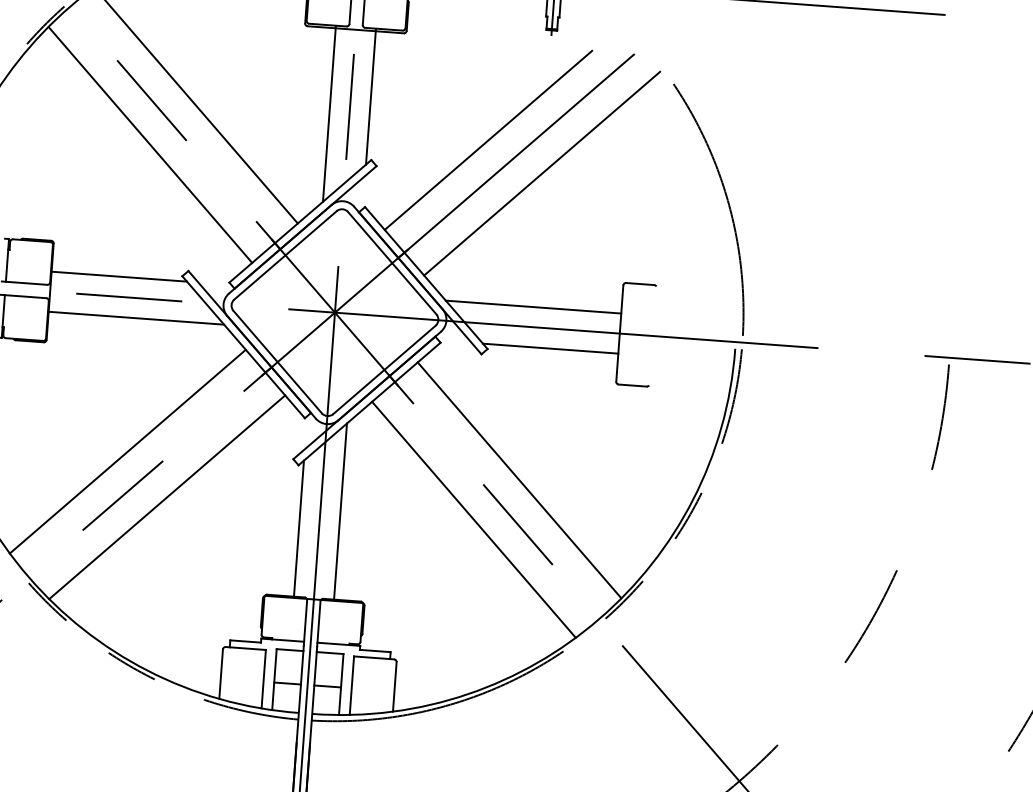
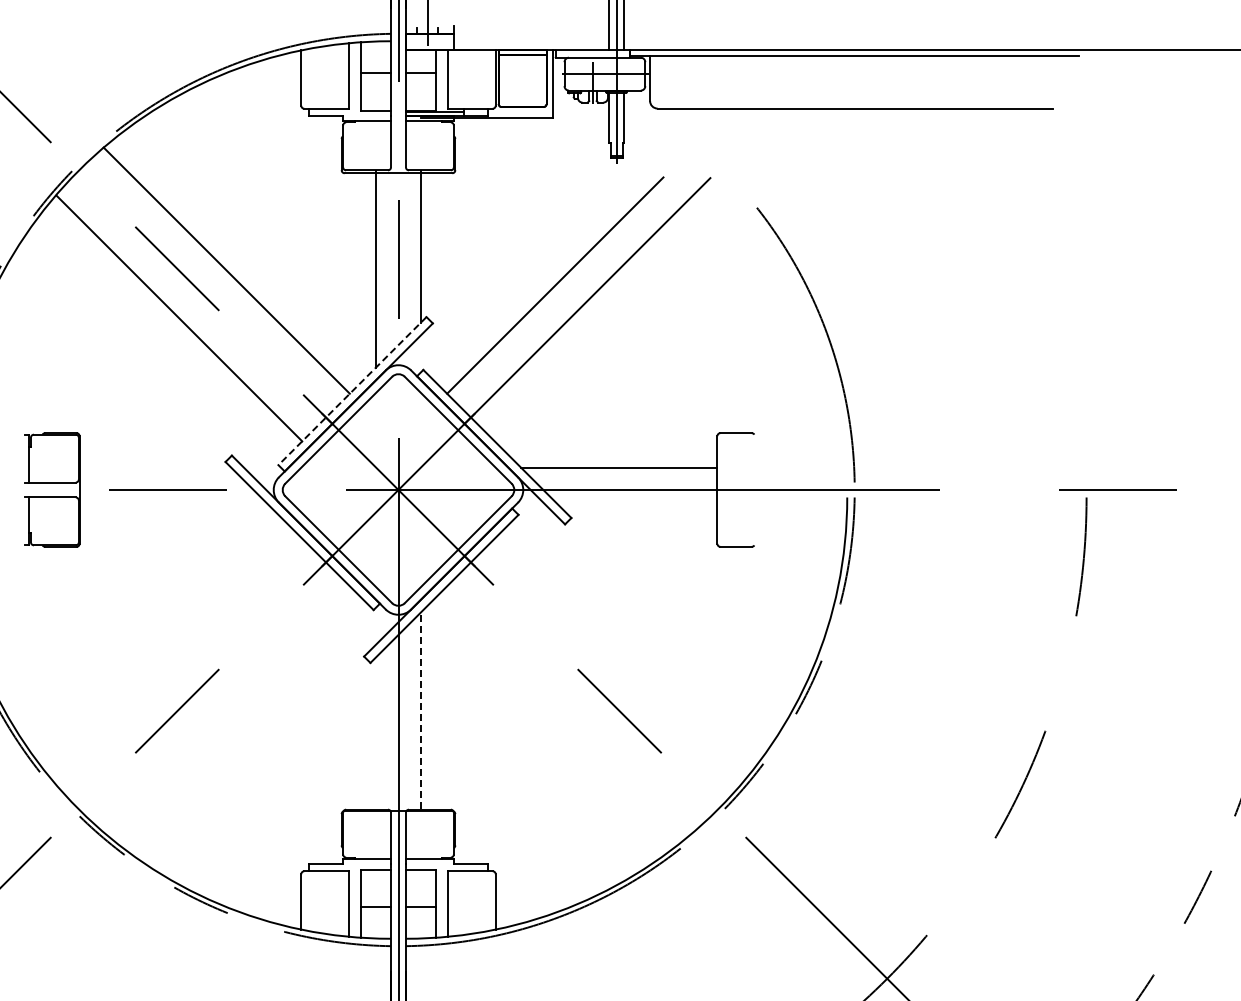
line: (541, 173) -> (617, 318), removed
line: (300, 221) -> (352, 391), solid -> dashed
line: (119, 276) -> (155, 467), removed
line: (136, 318) -> (177, 512), removed
line: (550, 348) -> (641, 512), removed
line: (128, 451) -> (179, 661), removed
line: (519, 480) -> (617, 661), removed
line: (166, 497) -> (226, 709), removed
line: (340, 511) -> (420, 710), solid -> dashed
line: (474, 519) -> (570, 709), removed
line: (299, 527) -> (376, 732), removed

